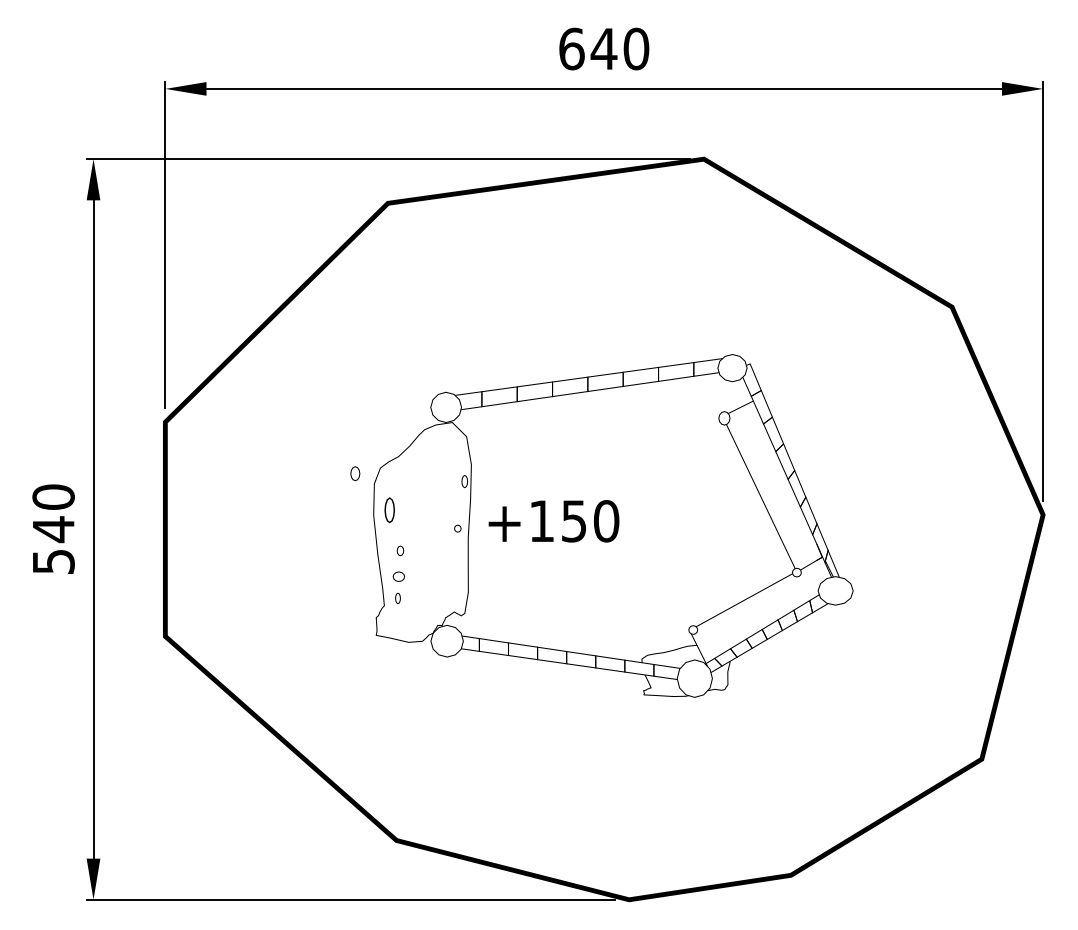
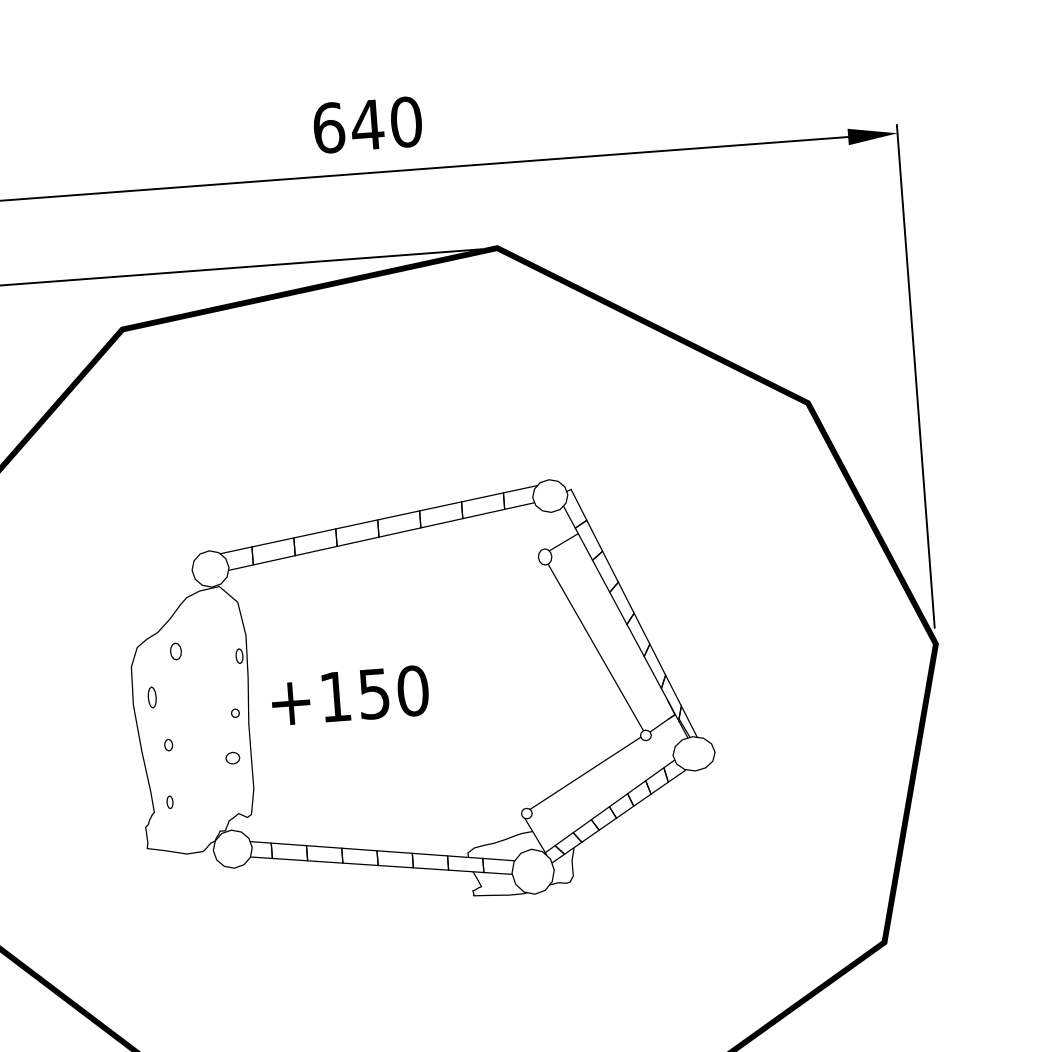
part: (355, 473) -> (176, 651), moved
part: (389, 510) -> (151, 697), size x0.71
part: (398, 576) -> (232, 757), moved

